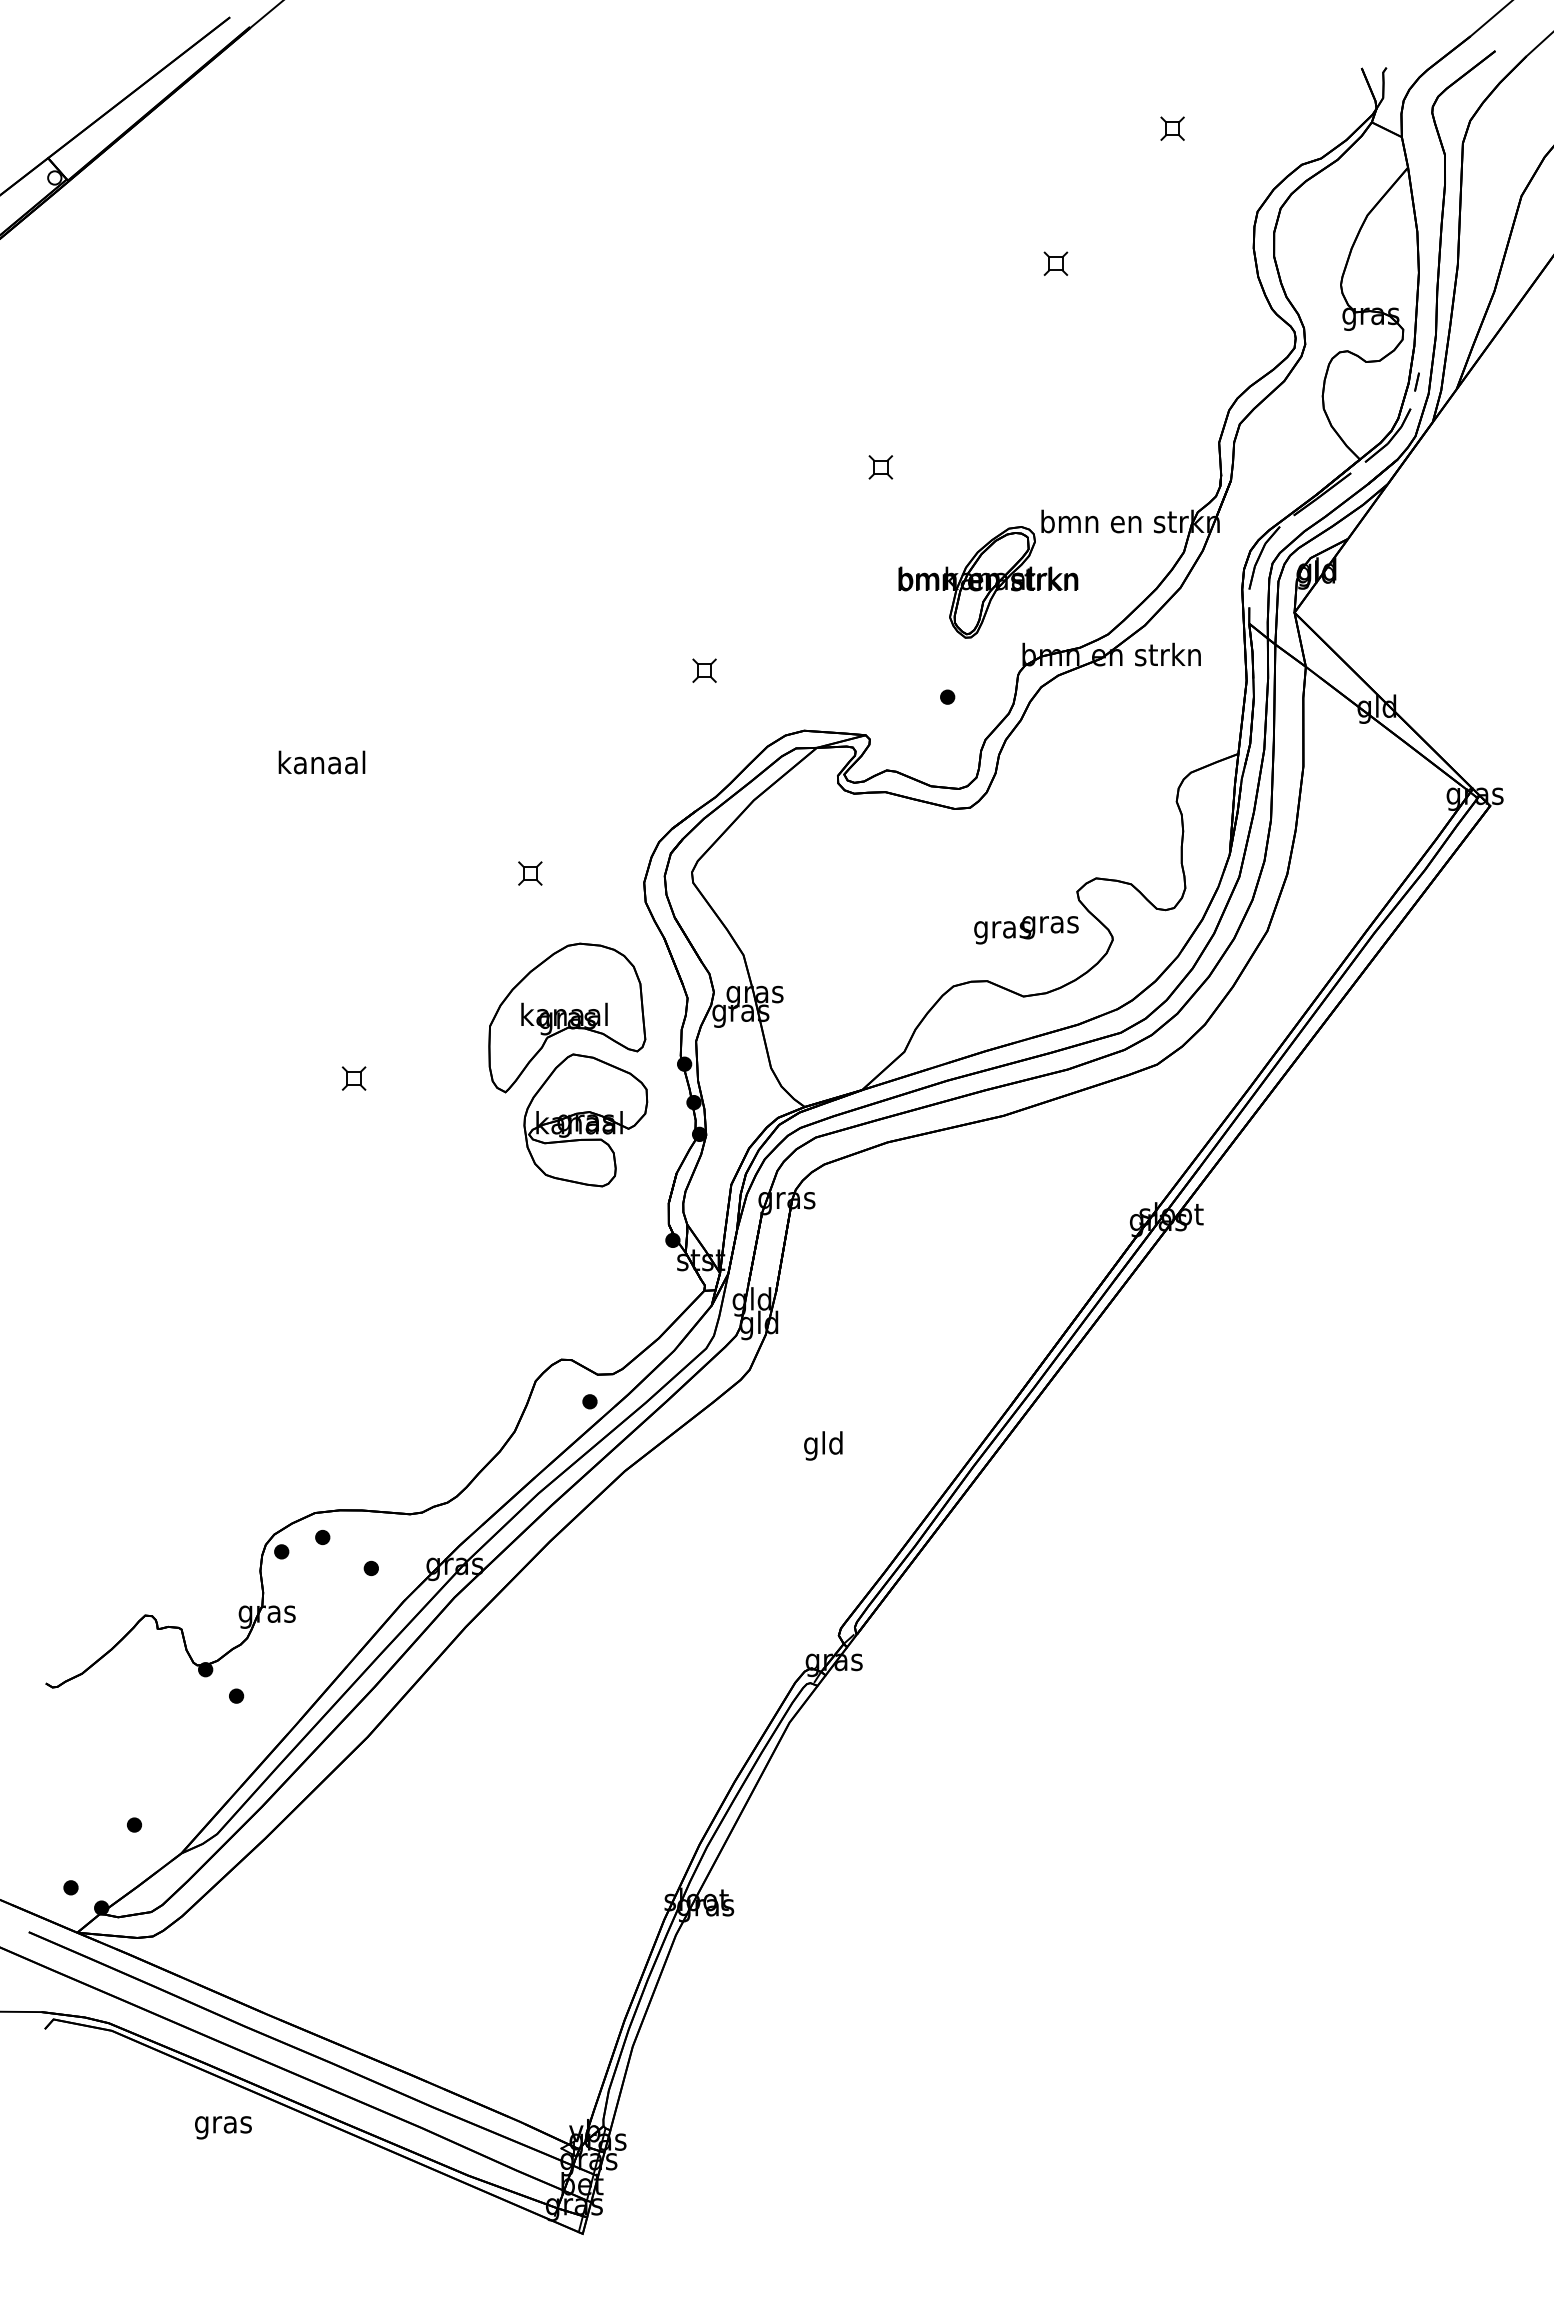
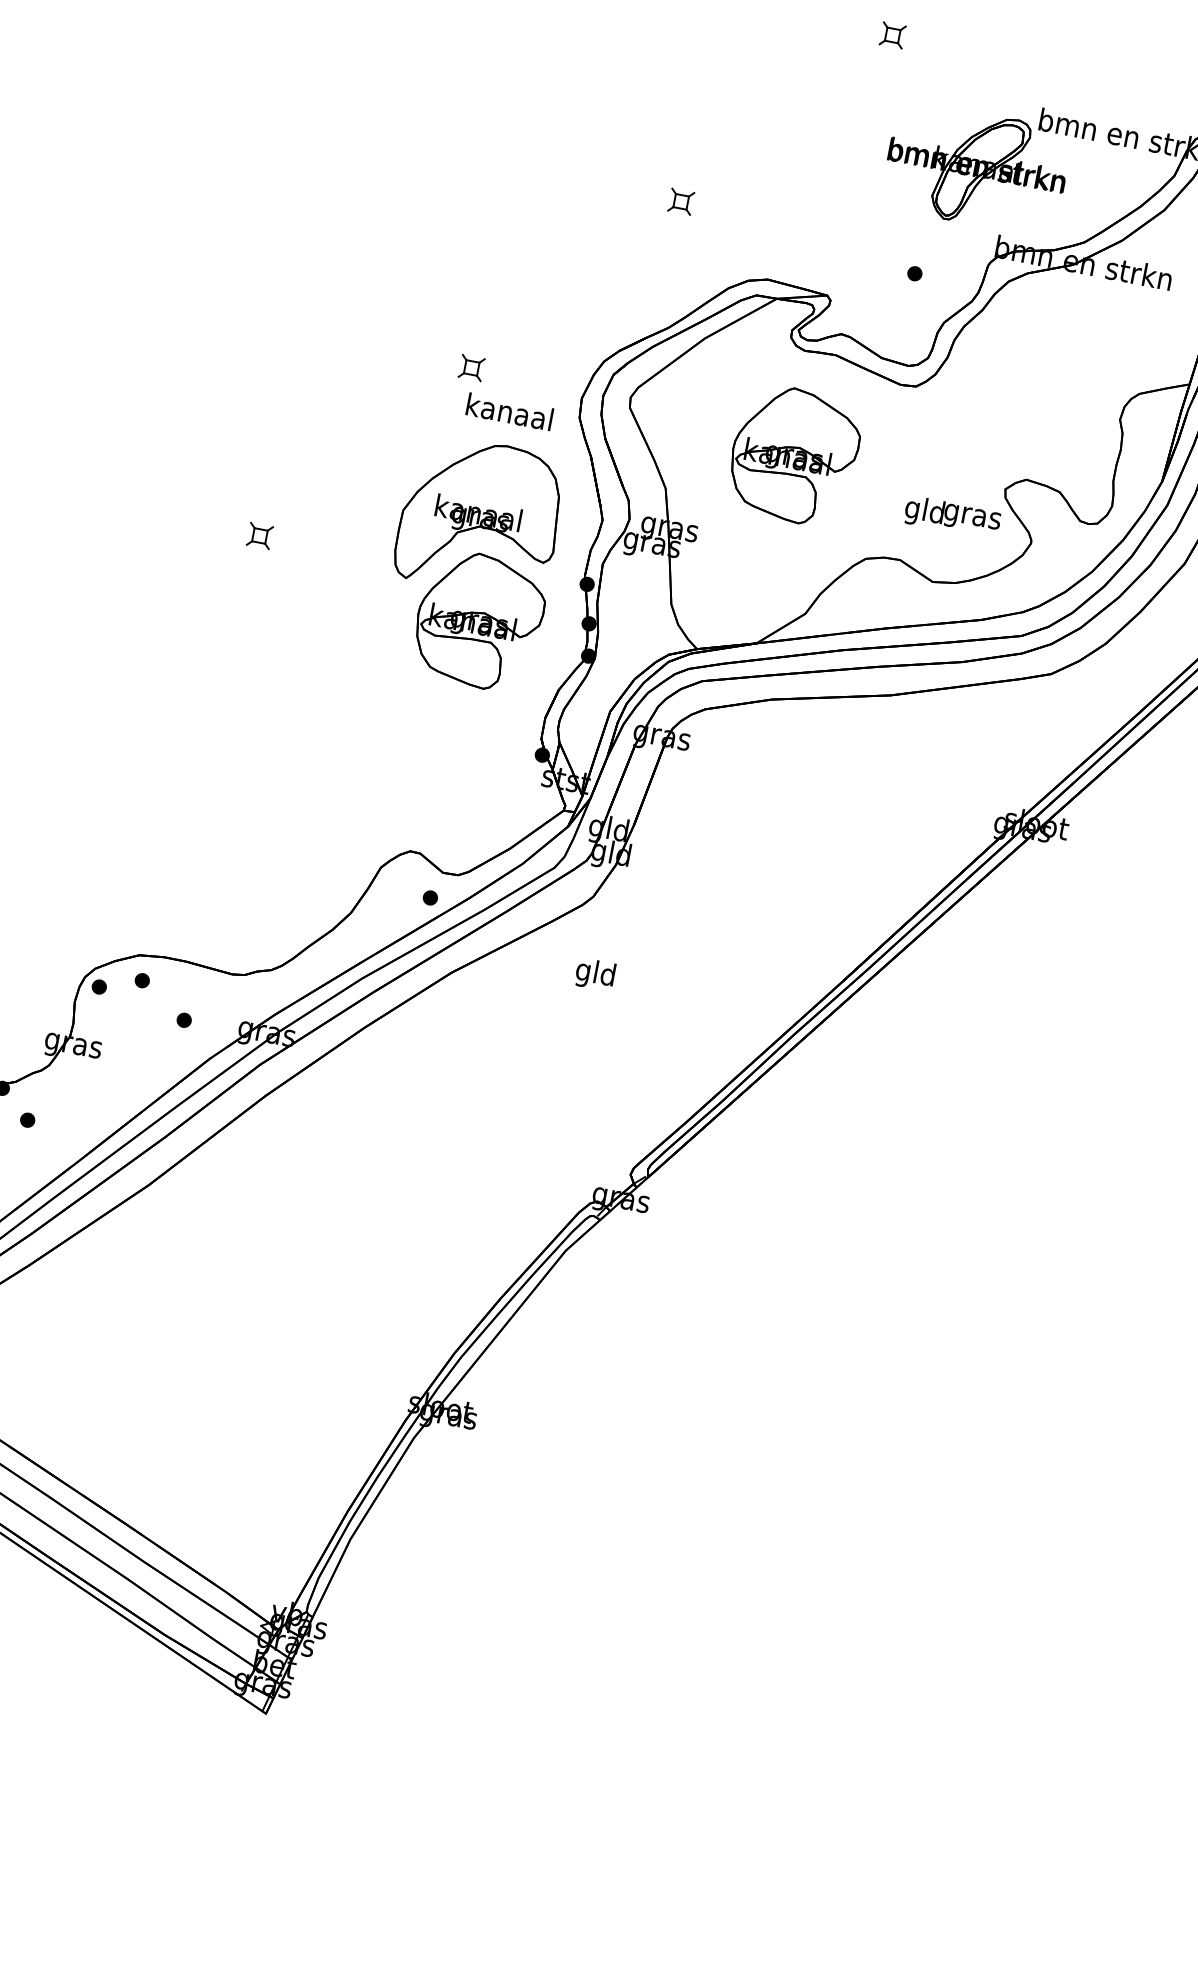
text: (321, 762) -> (509, 411), moved
part: (863, 898) -> (794, 455), added
text: (1002, 929) -> (924, 512), gras -> gld
text: (823, 1445) -> (595, 974), moved

